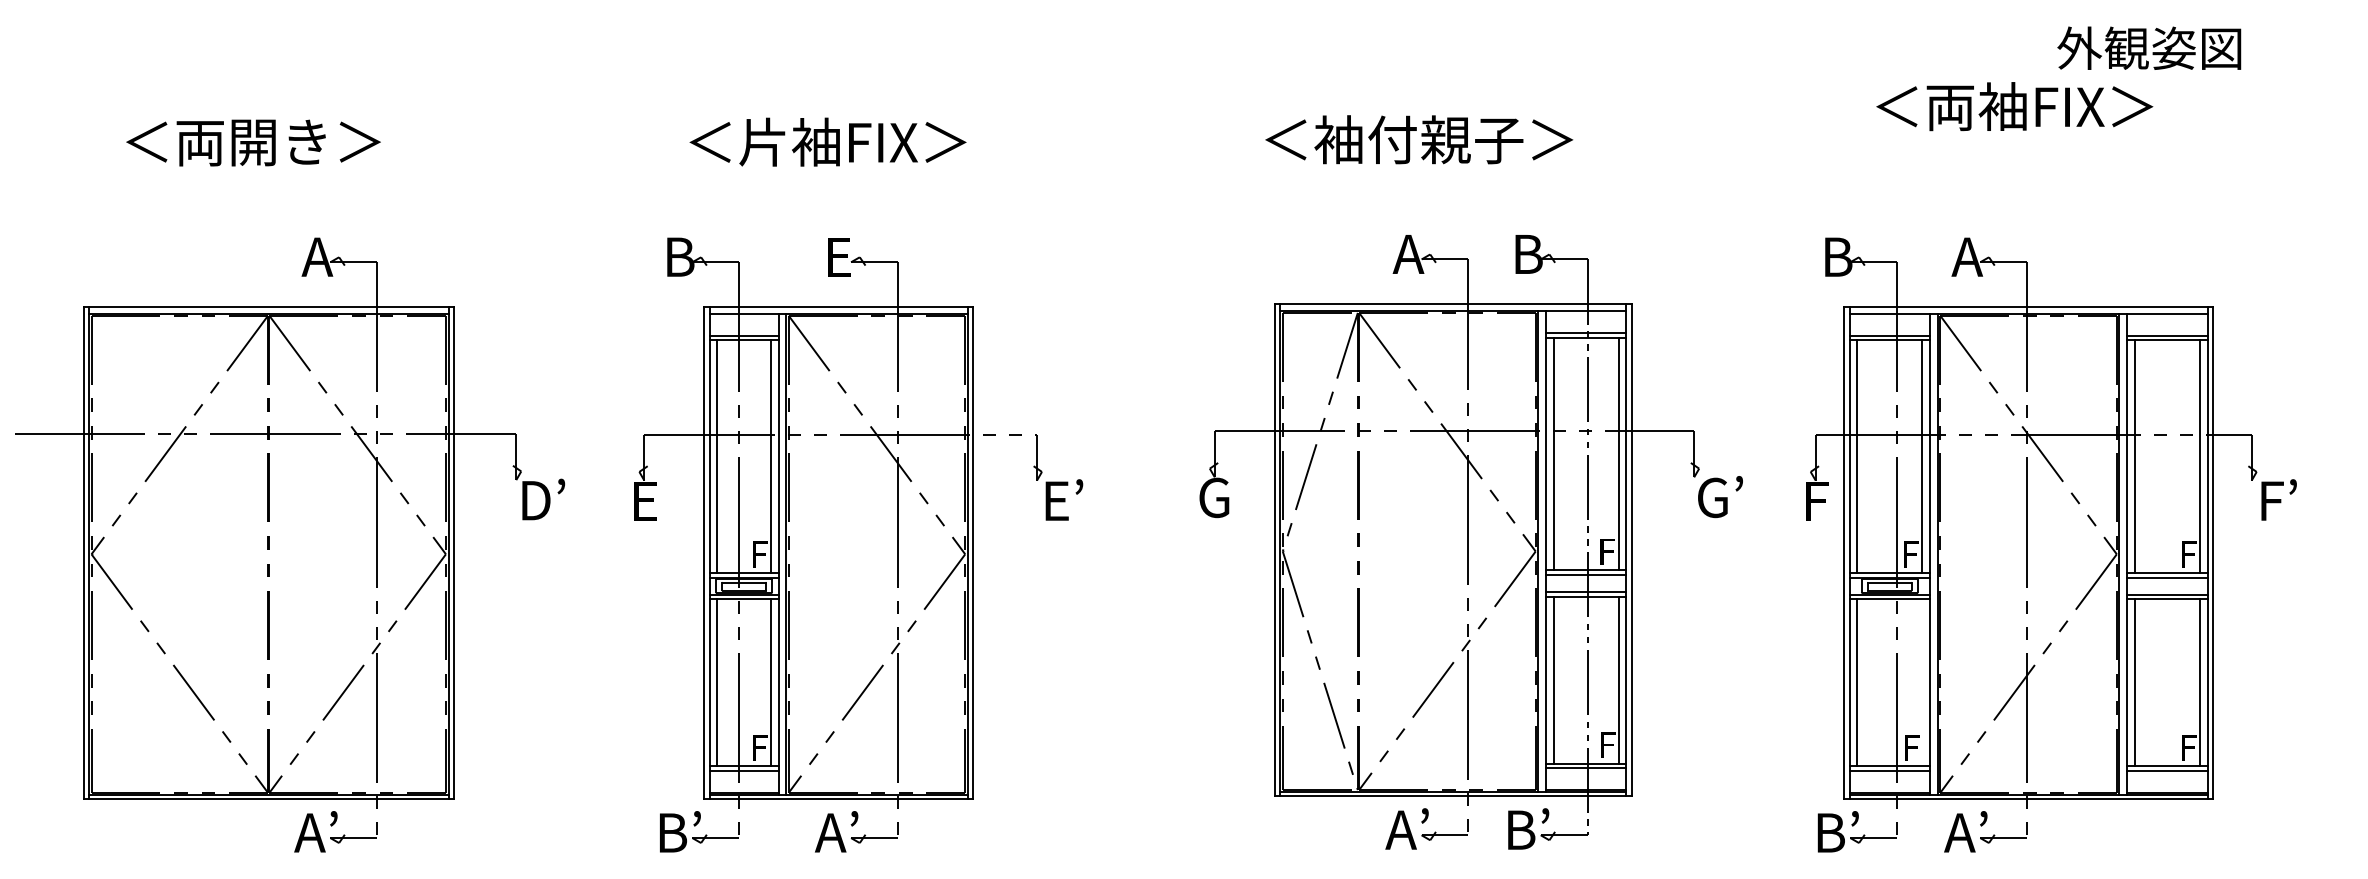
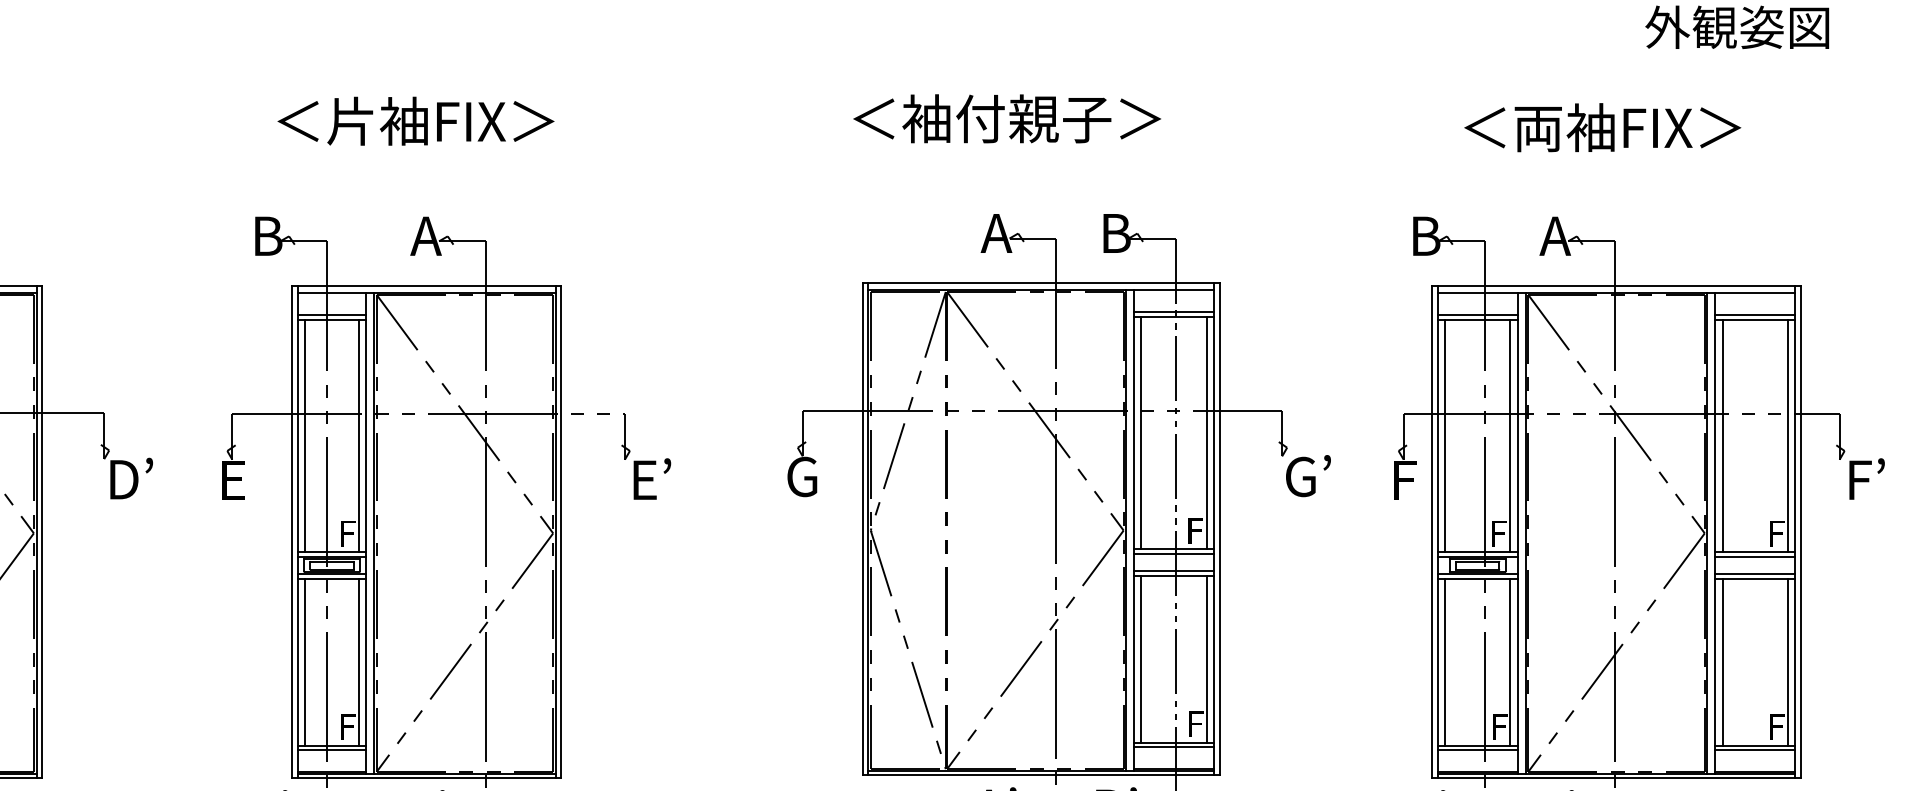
text: (2014, 106) -> (1602, 127), moved
text: (837, 256) -> (425, 235), E -> A
line: (1922, 682) -> (1510, 661), added

